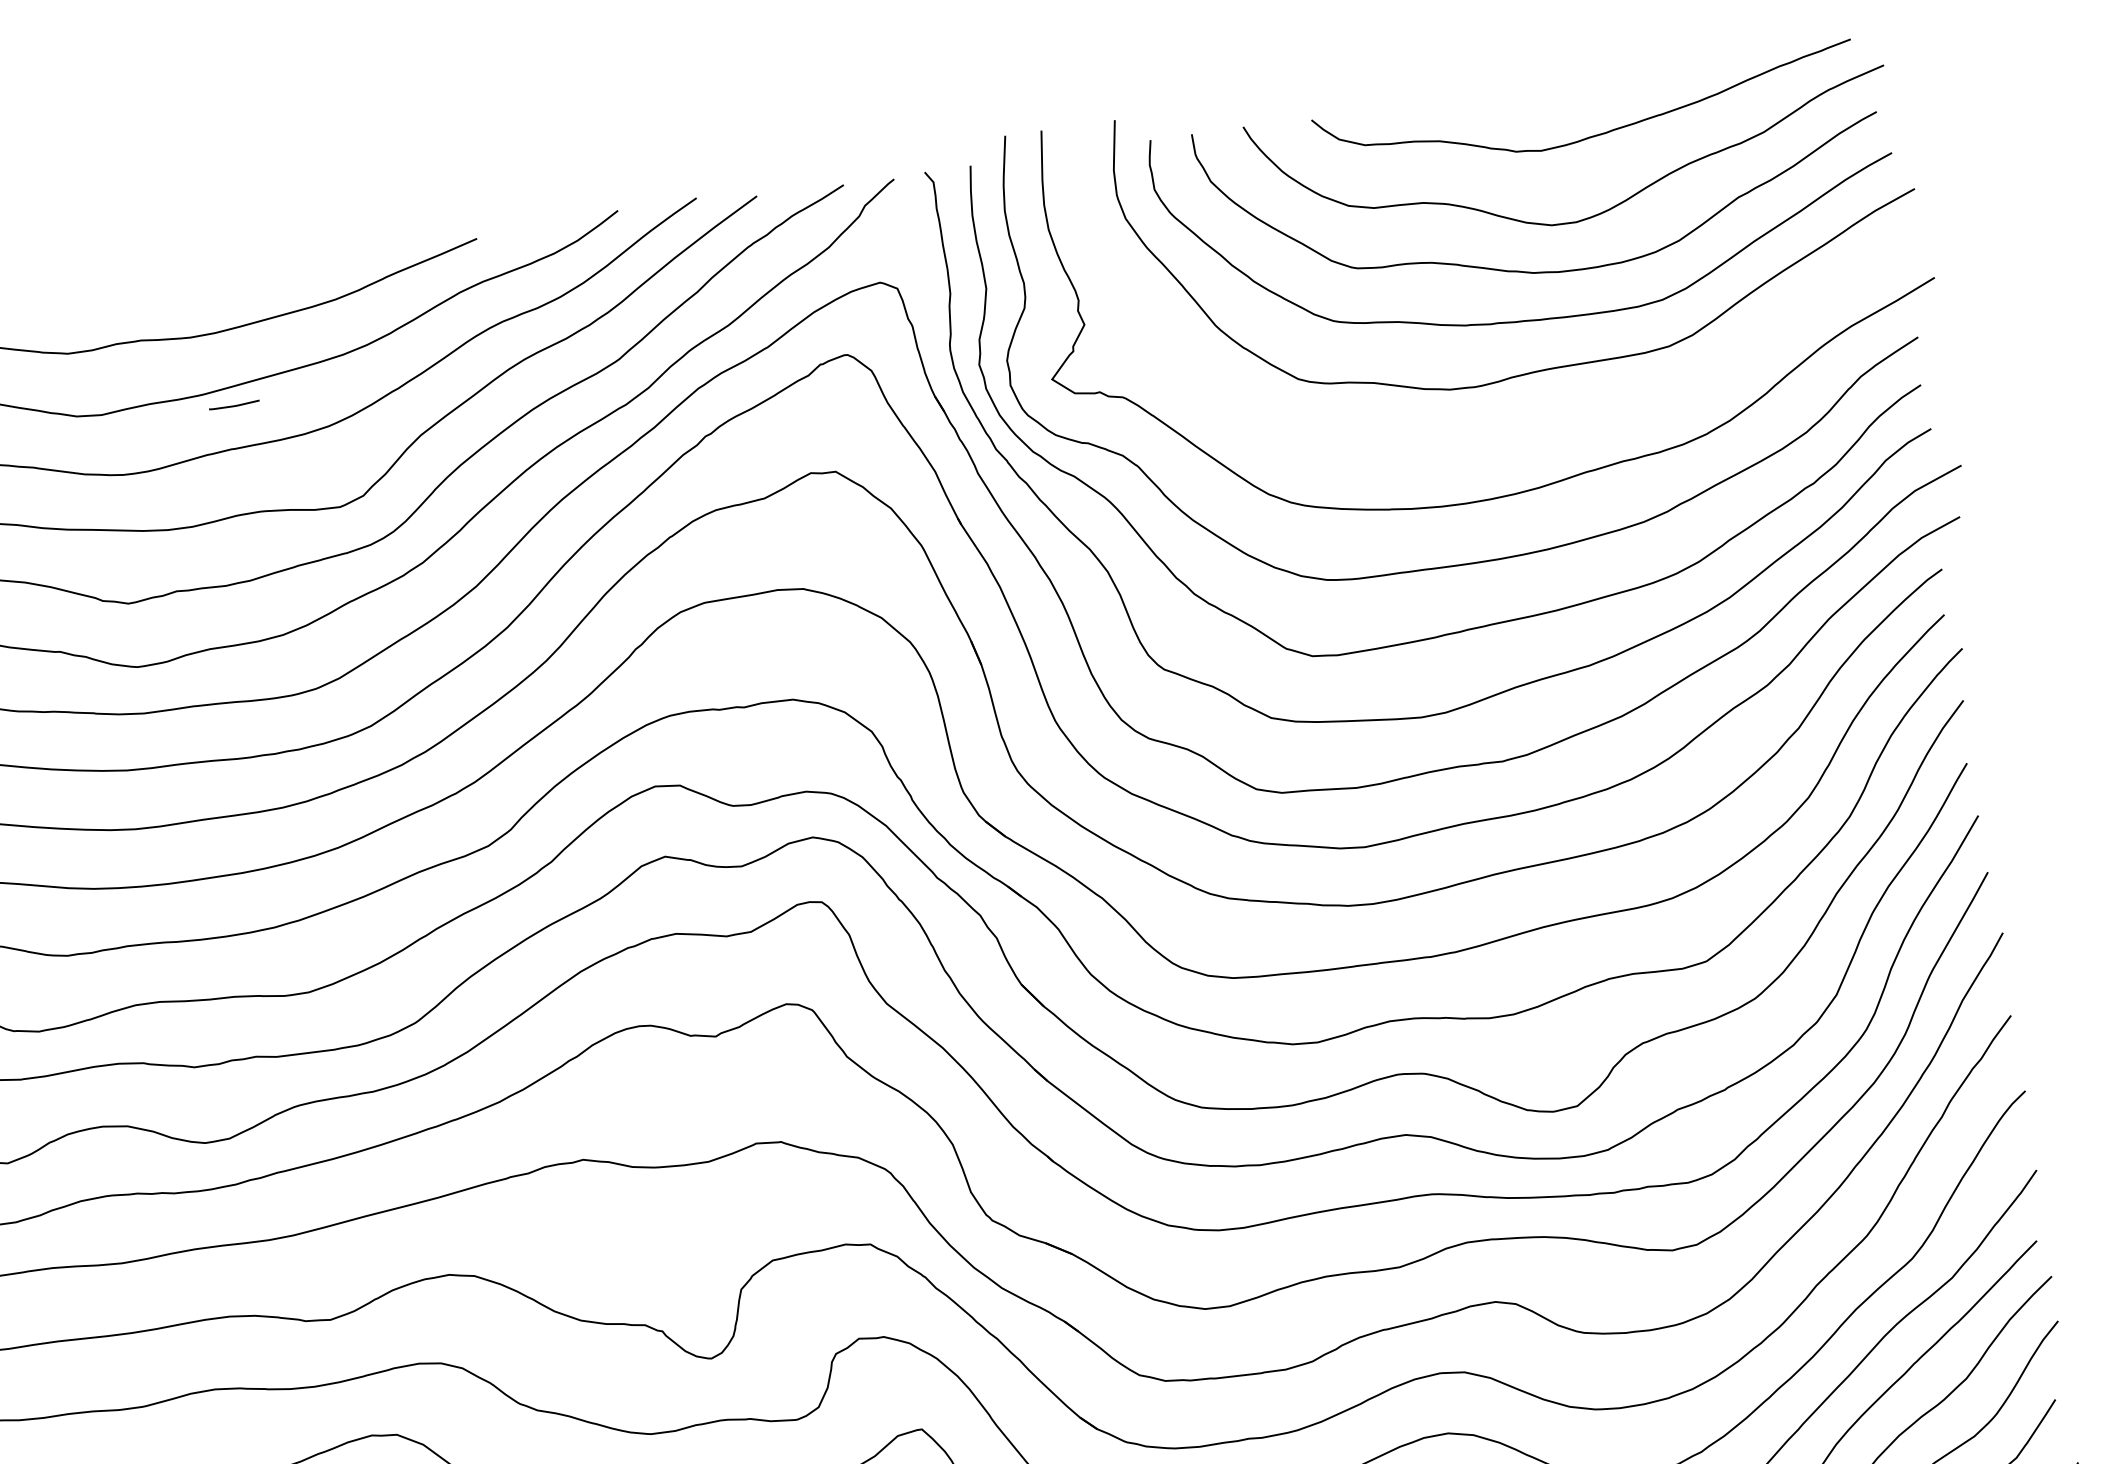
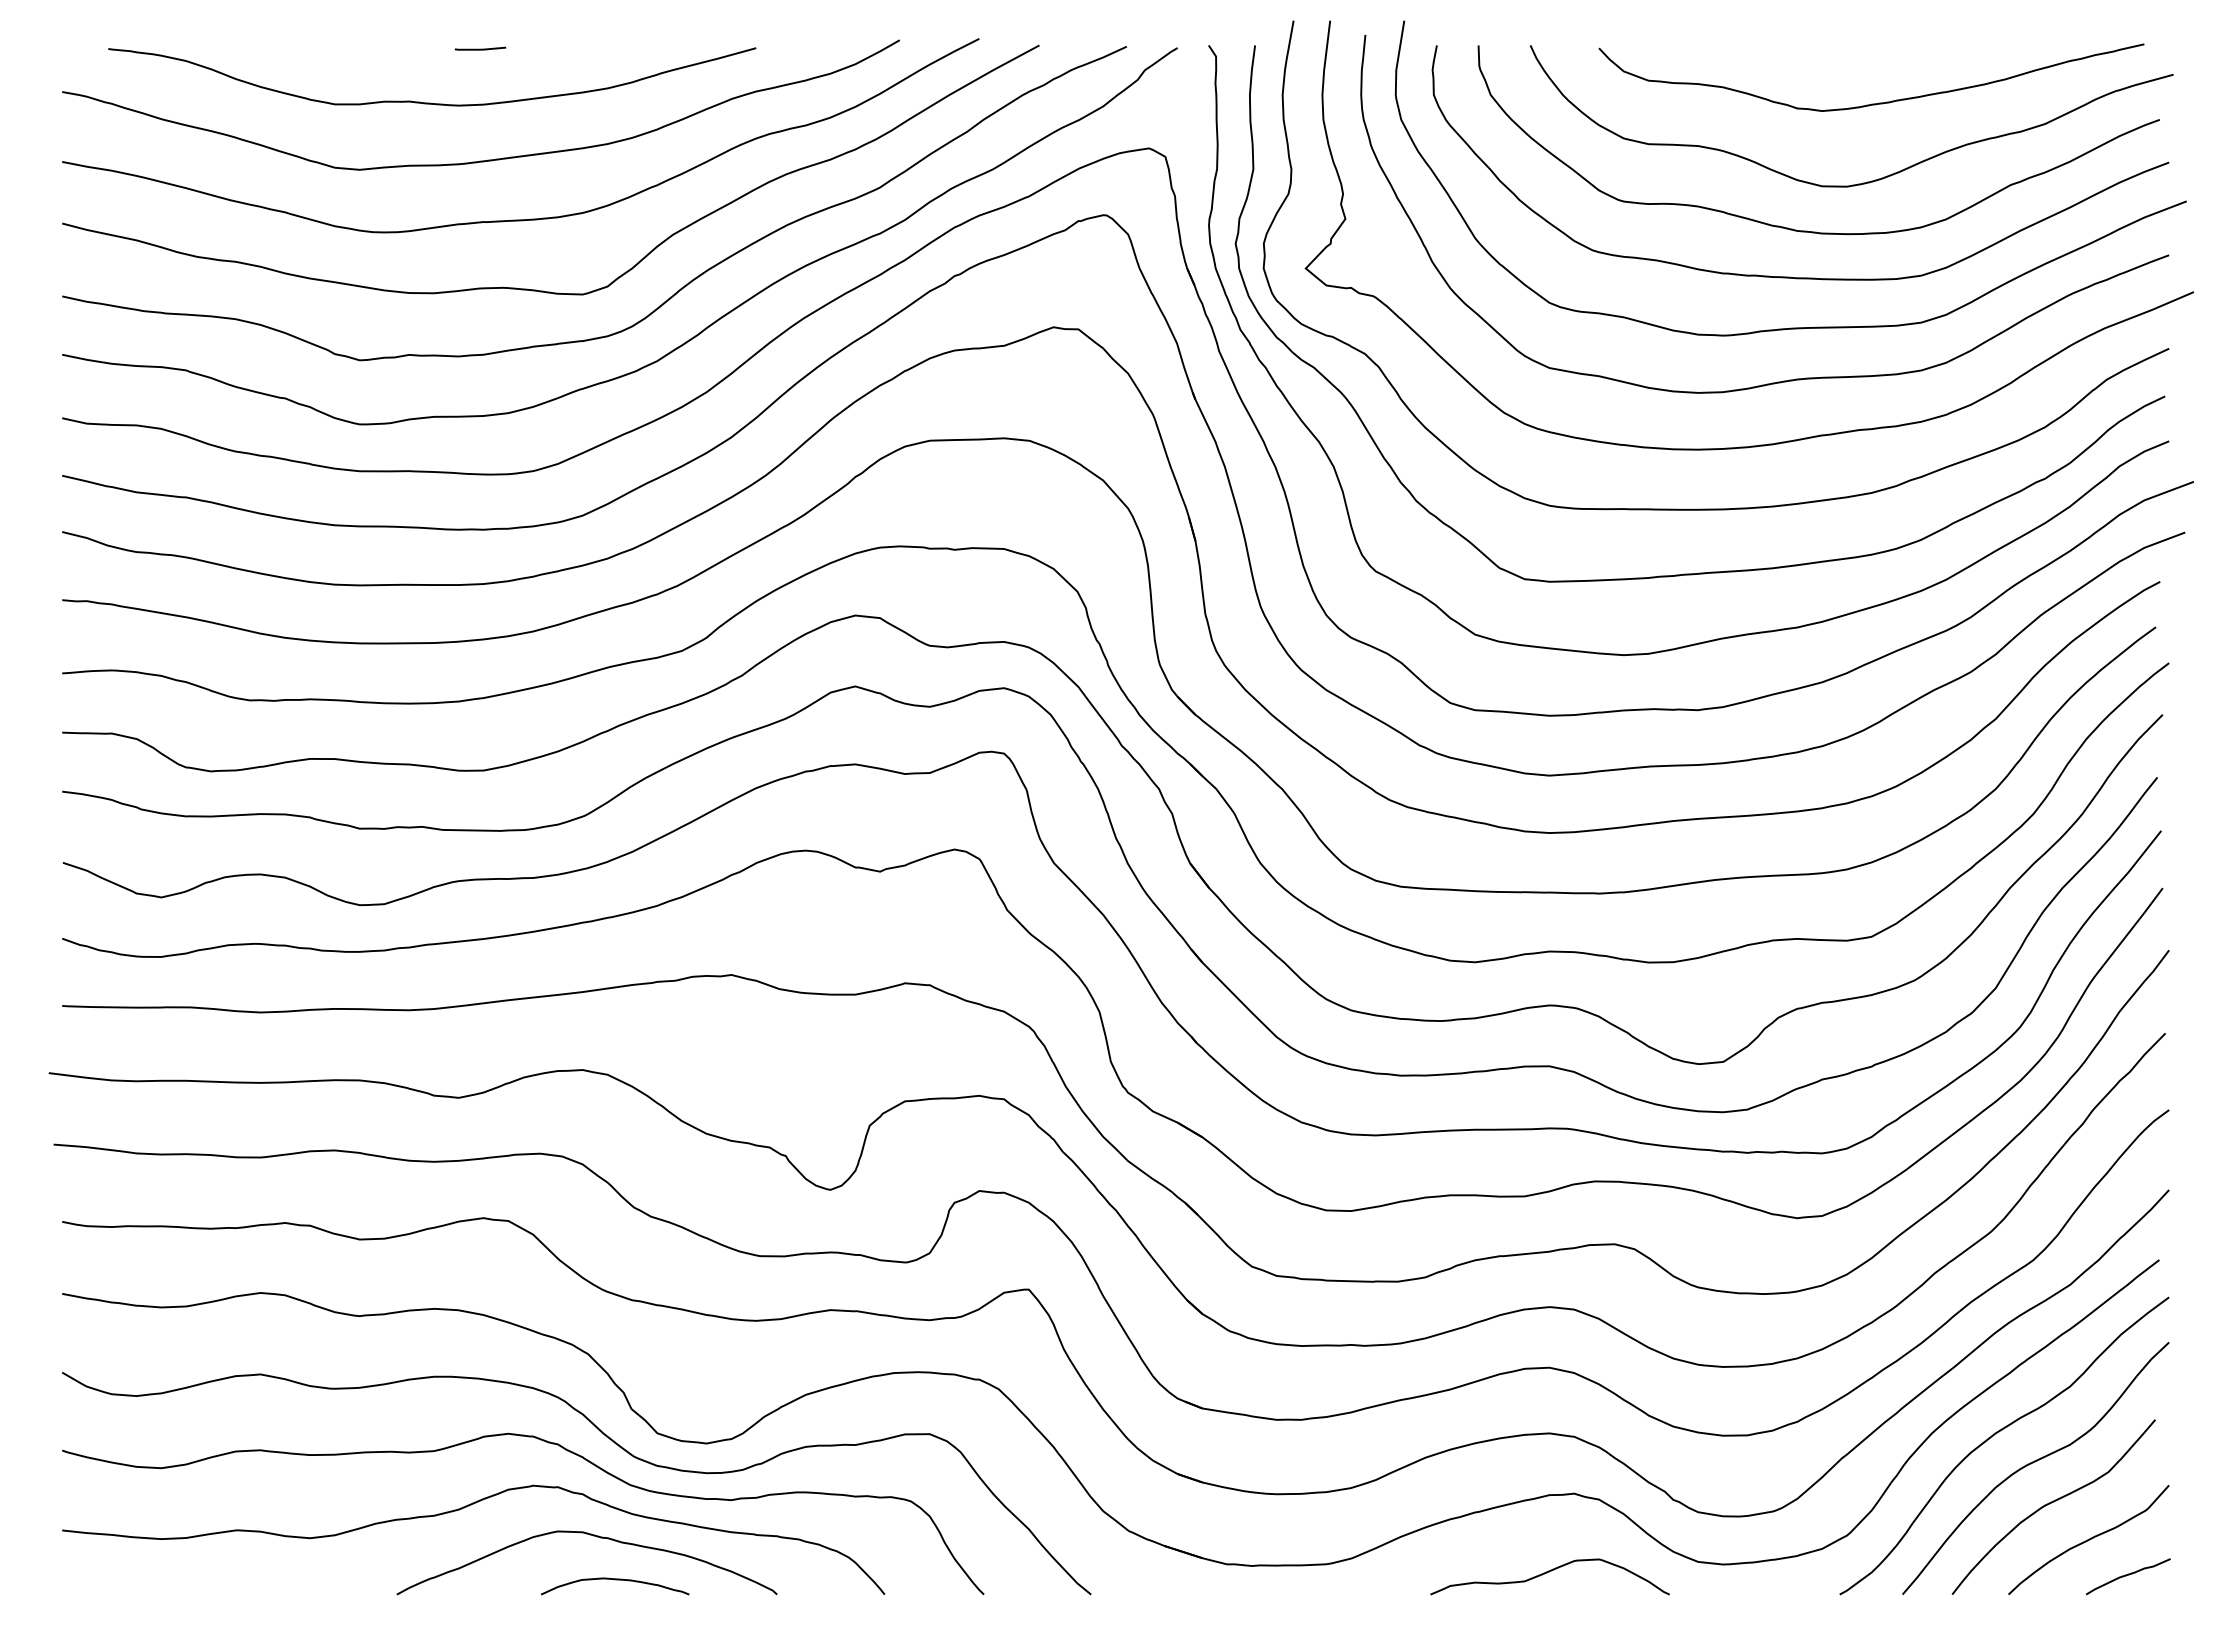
line: (234, 404) -> (480, 48), moved
curve: (1546, 421) -> (1789, 379), added

